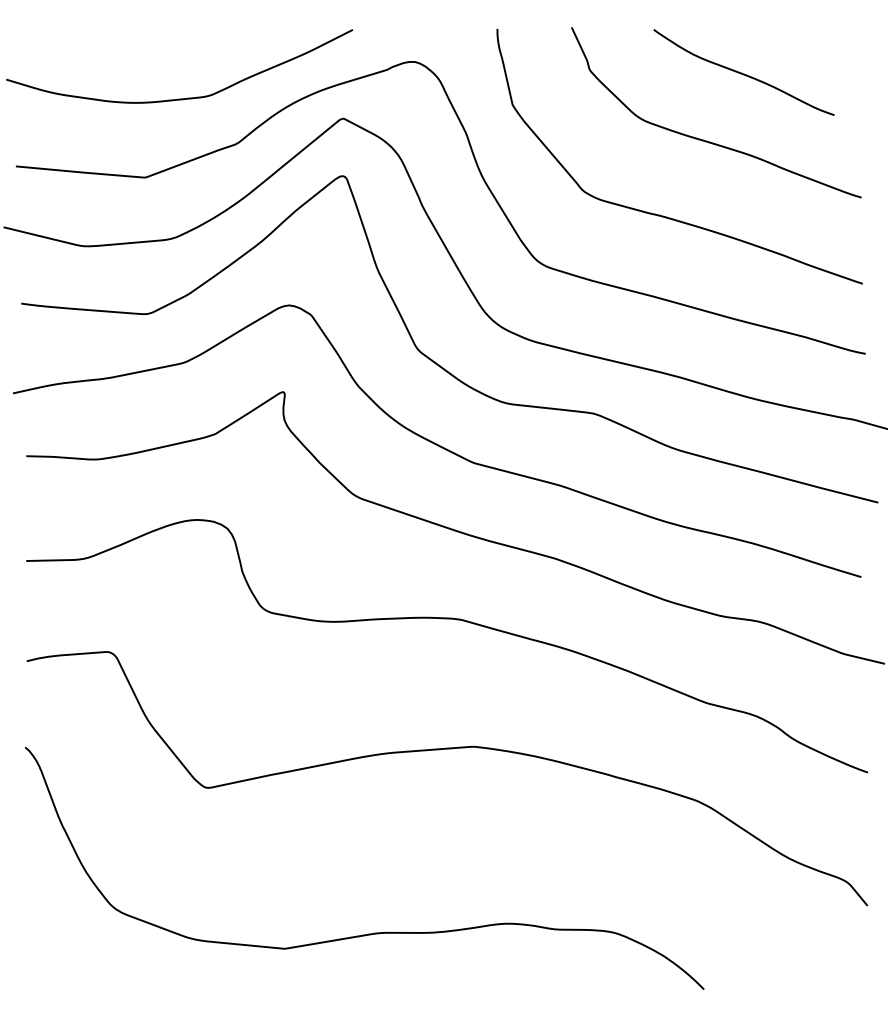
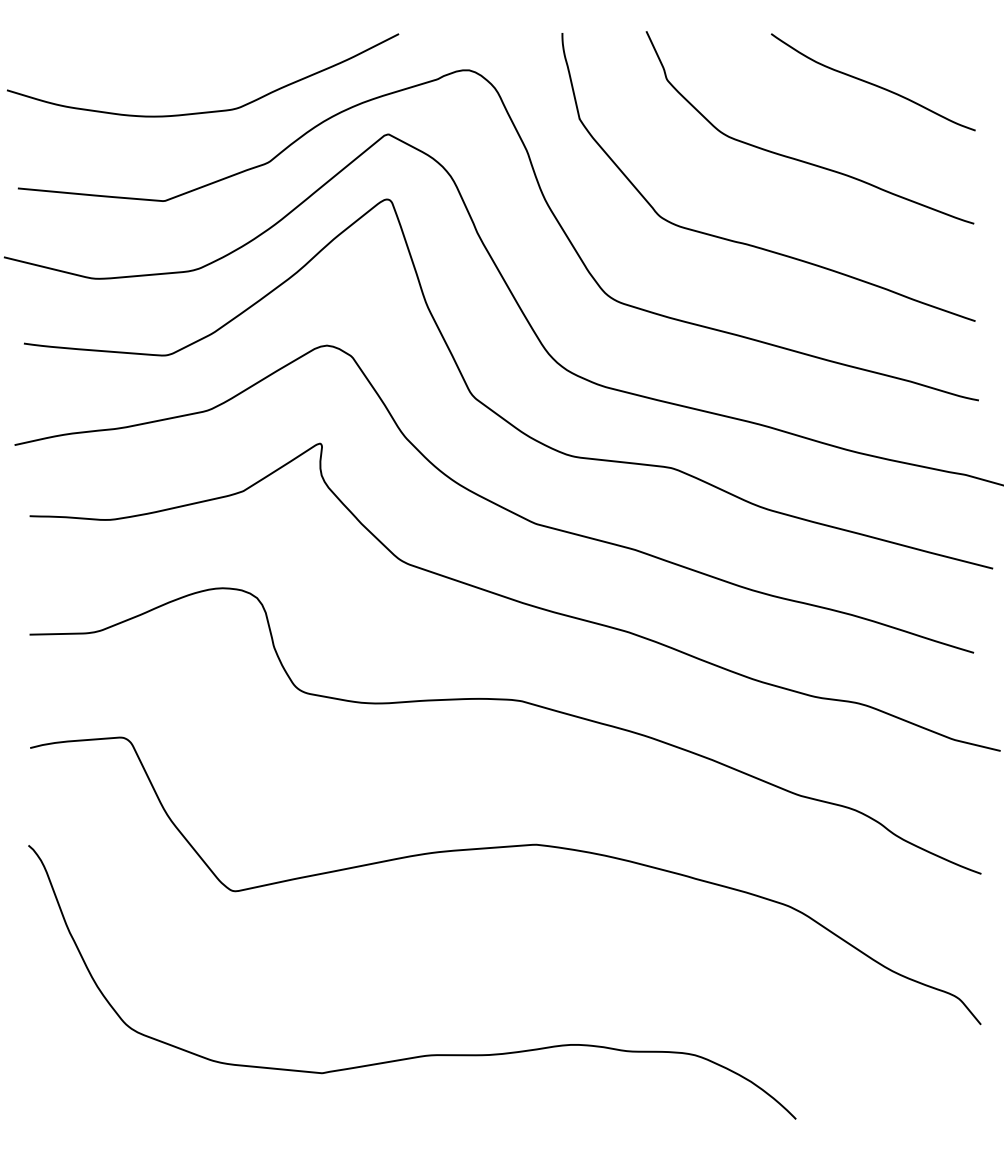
curve: (744, 73) -> (873, 83), moved

